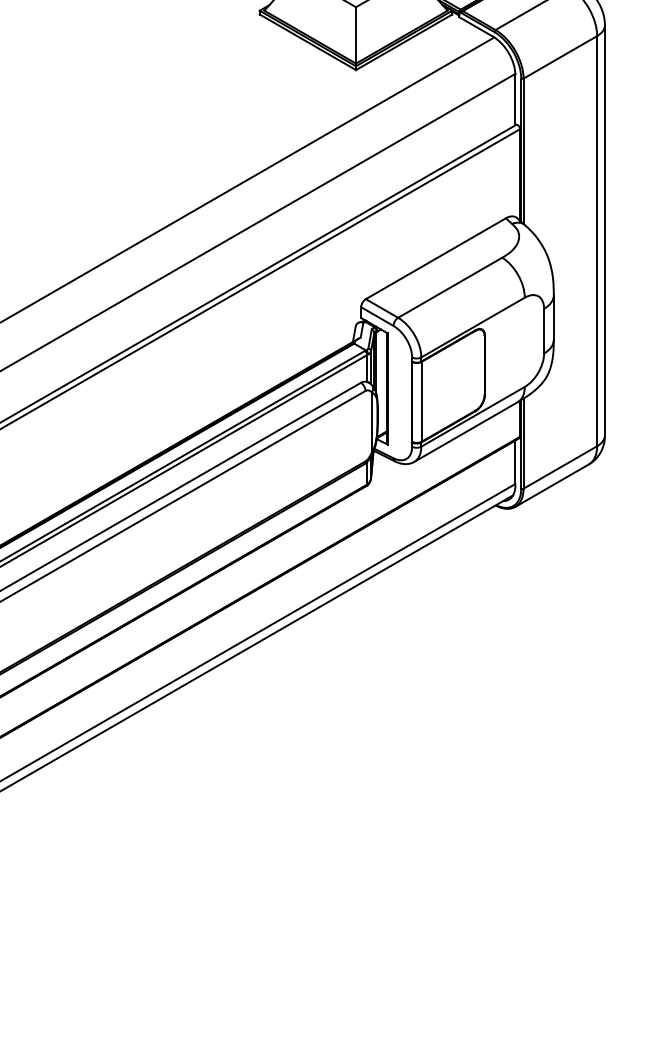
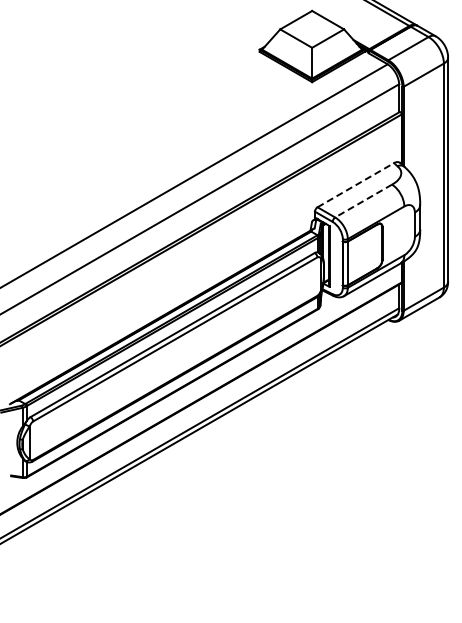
line: (437, 257) -> (356, 184), solid -> dashed
line: (450, 288) -> (363, 201), solid -> dashed

